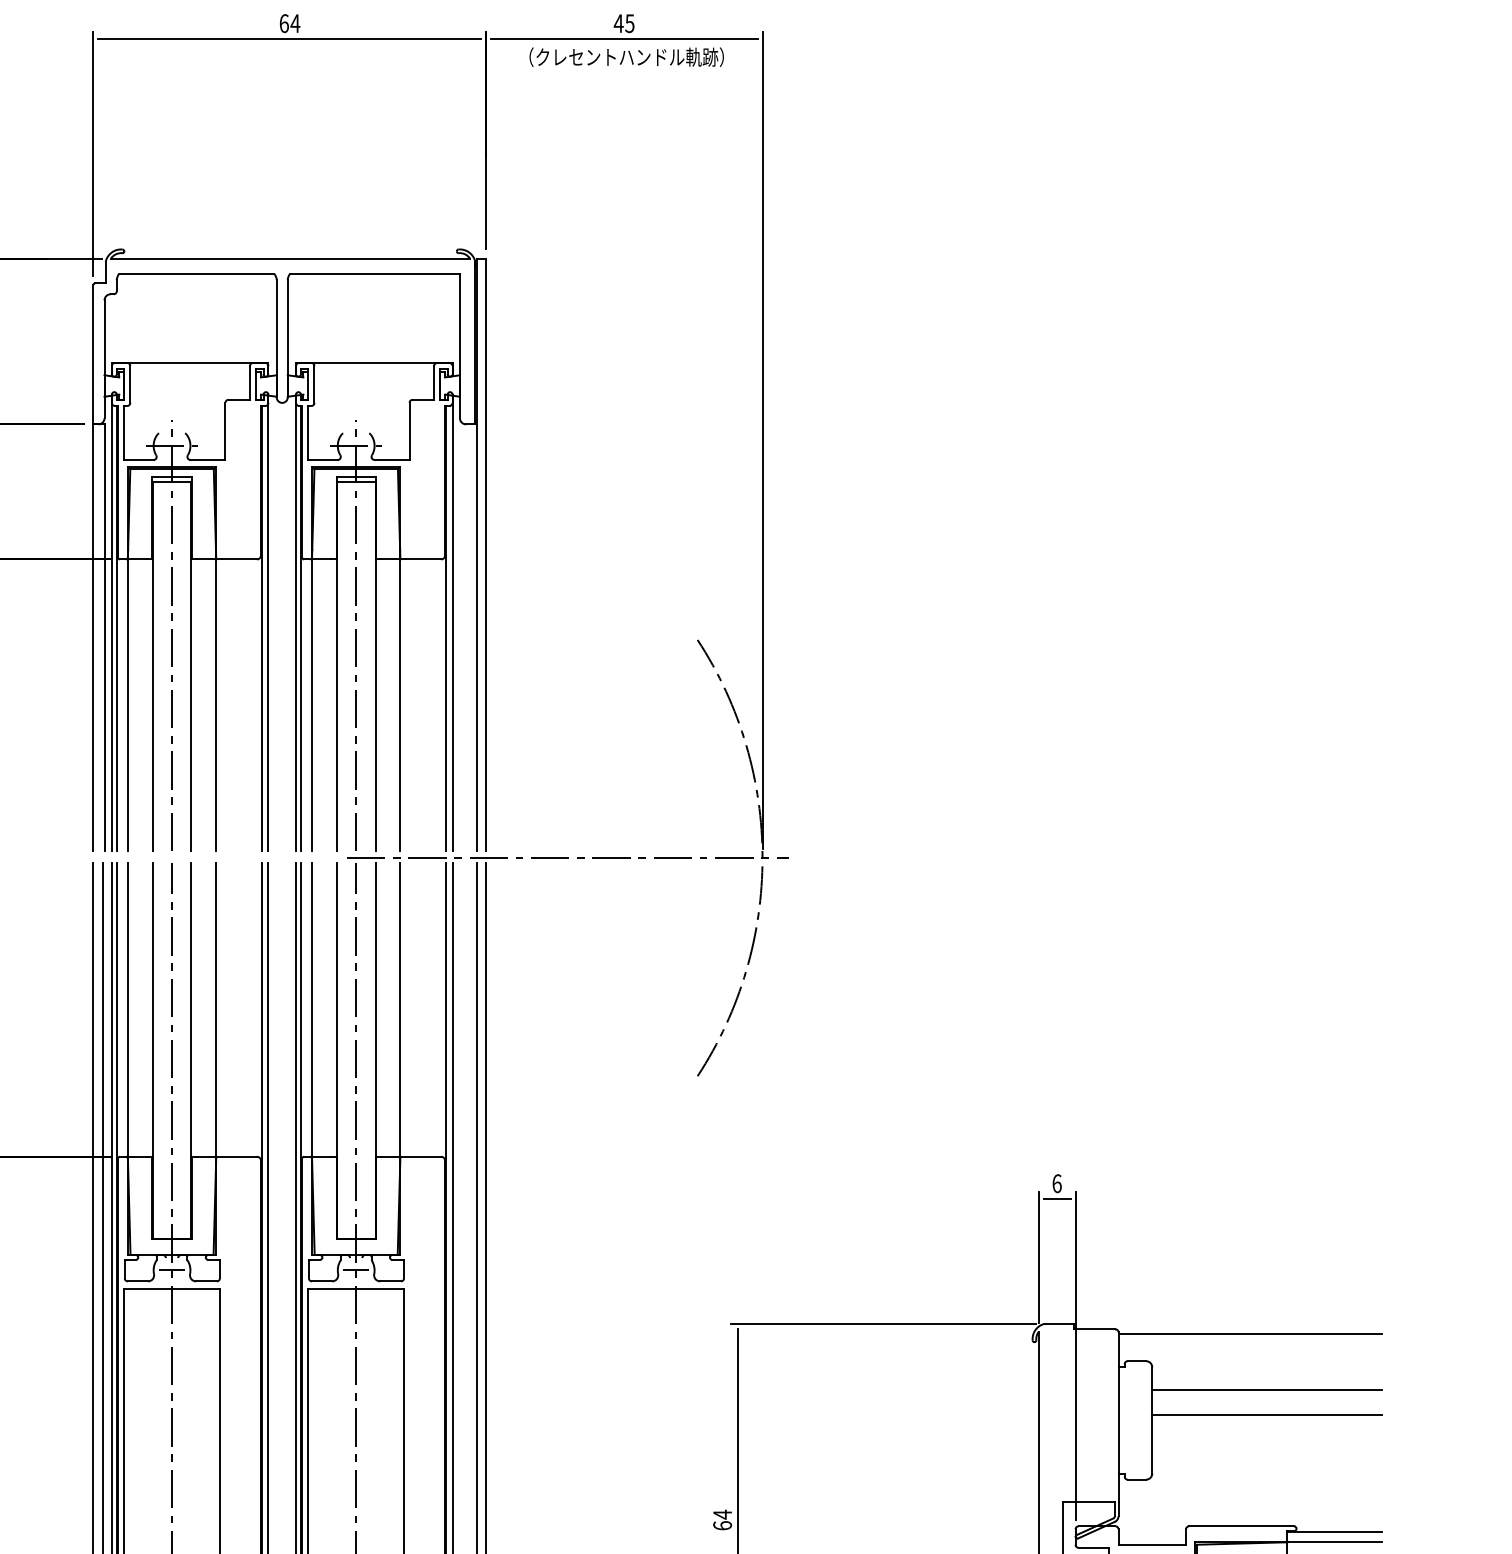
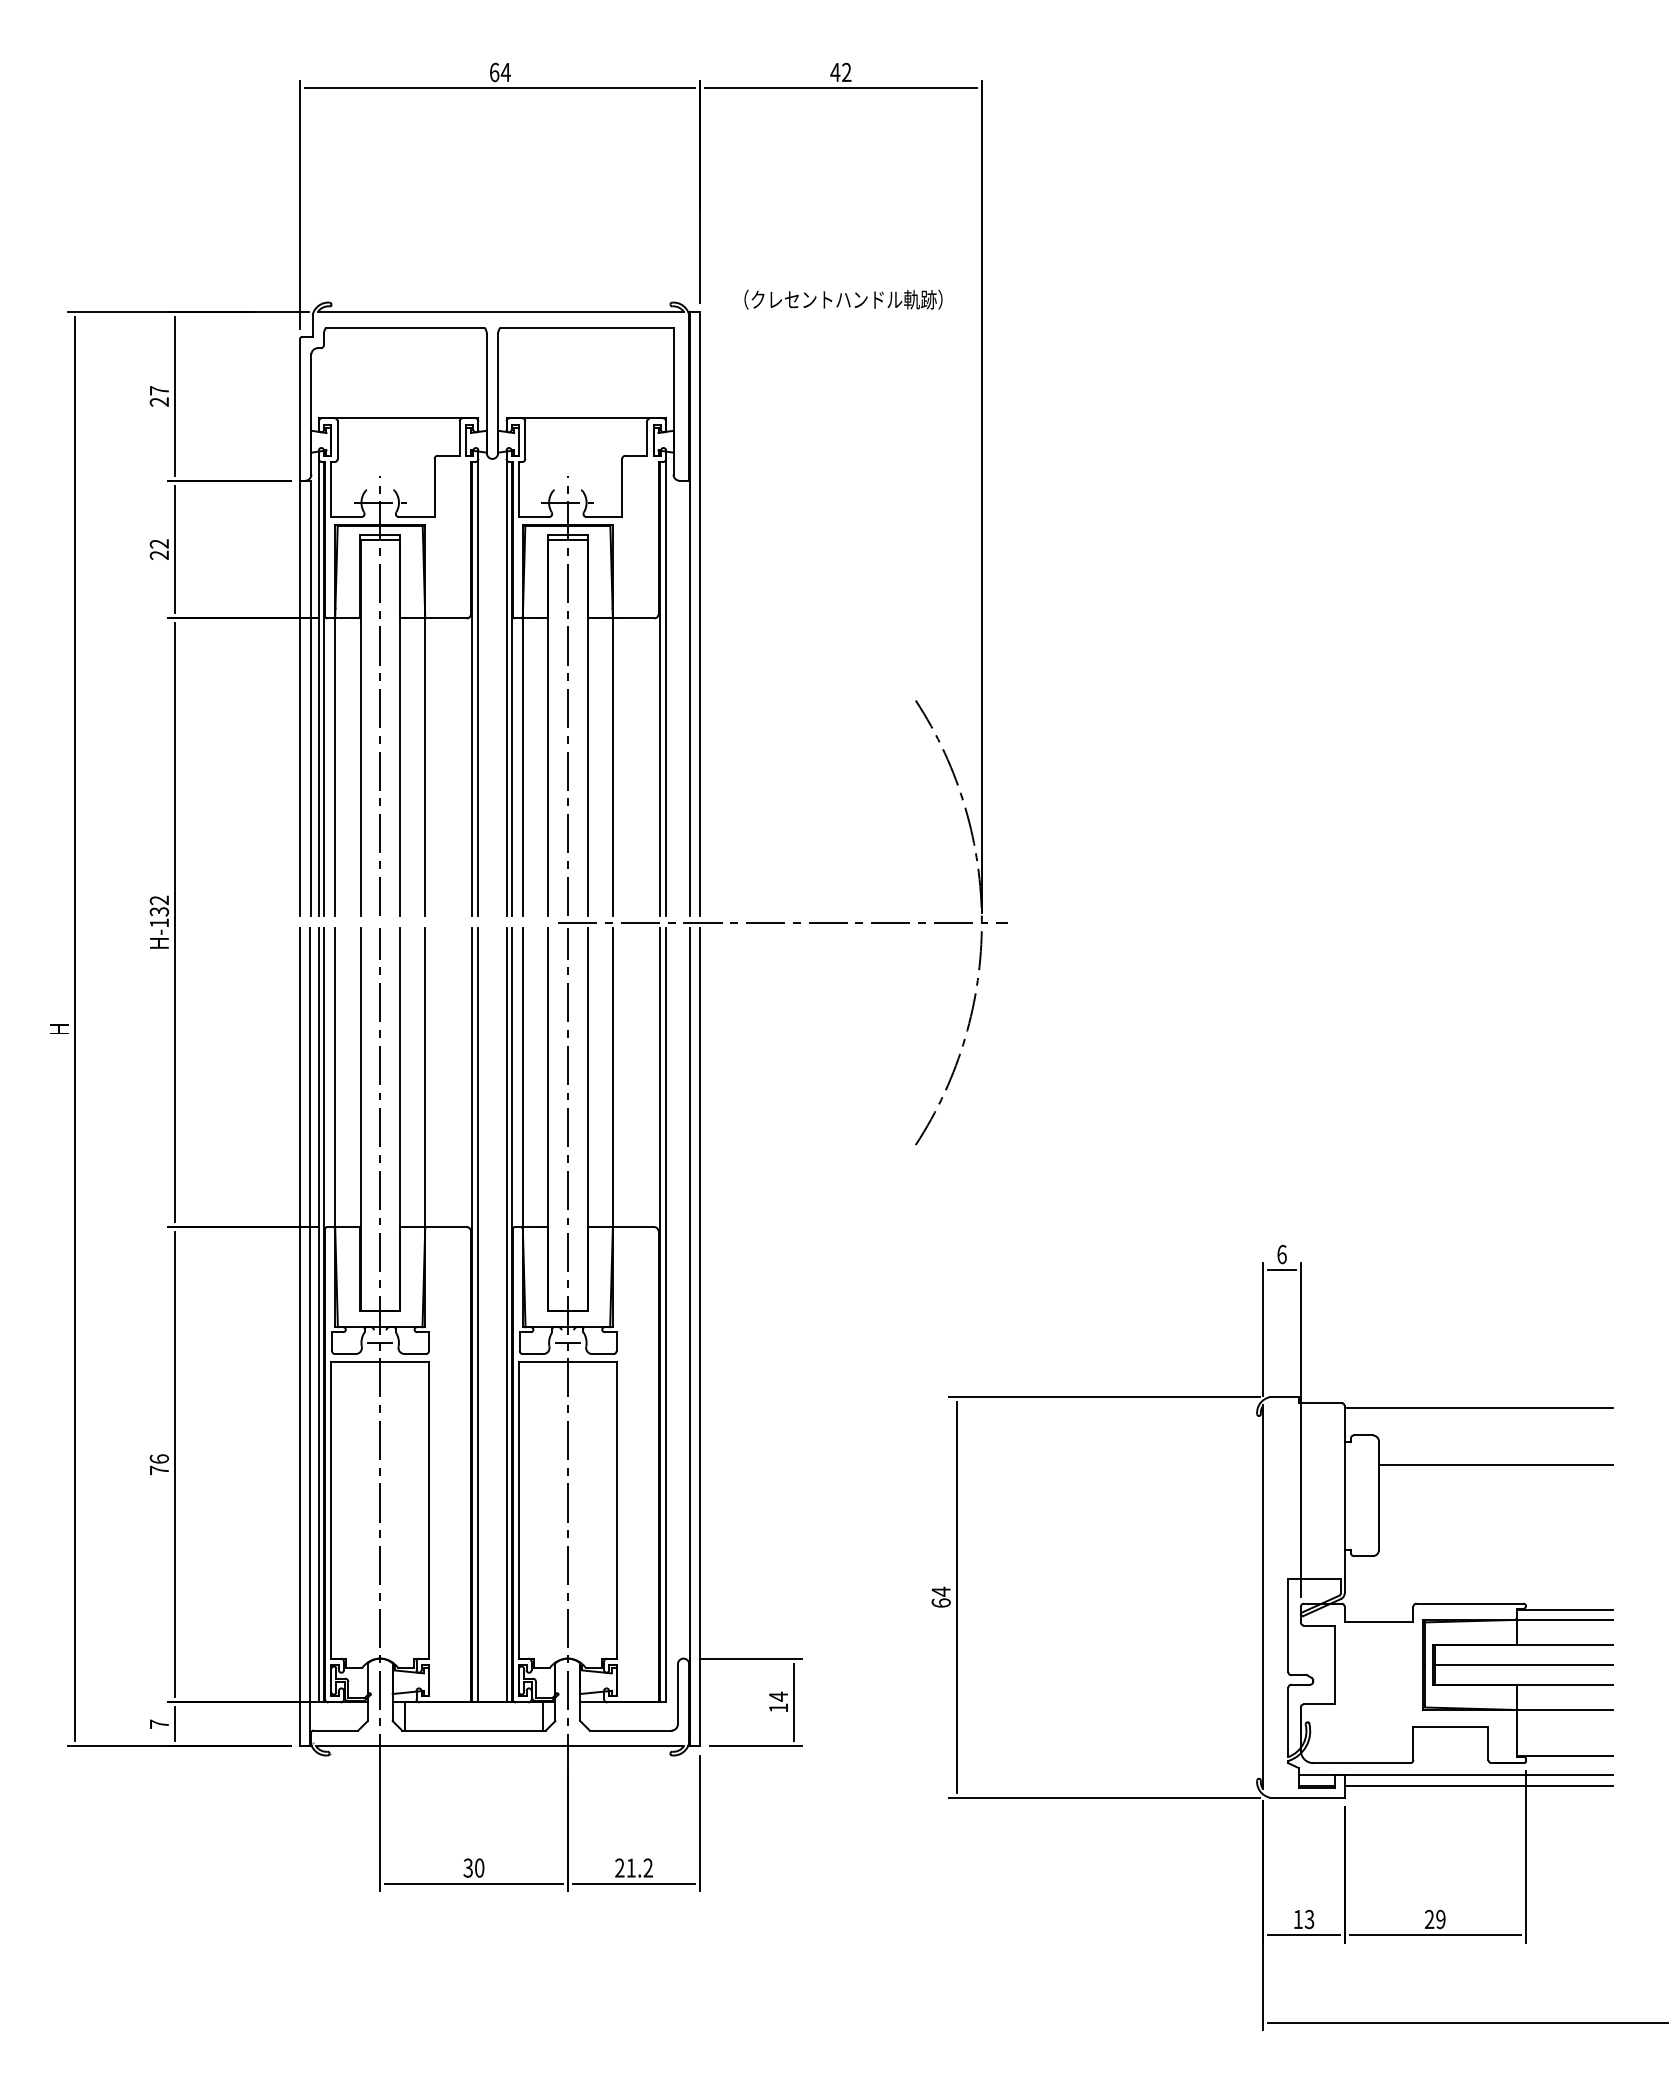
text: (629, 23) -> (846, 72), 45 -> 42
text: (626, 57) -> (843, 299), moved
line: (1266, 1414) -> (1495, 1489), removed

